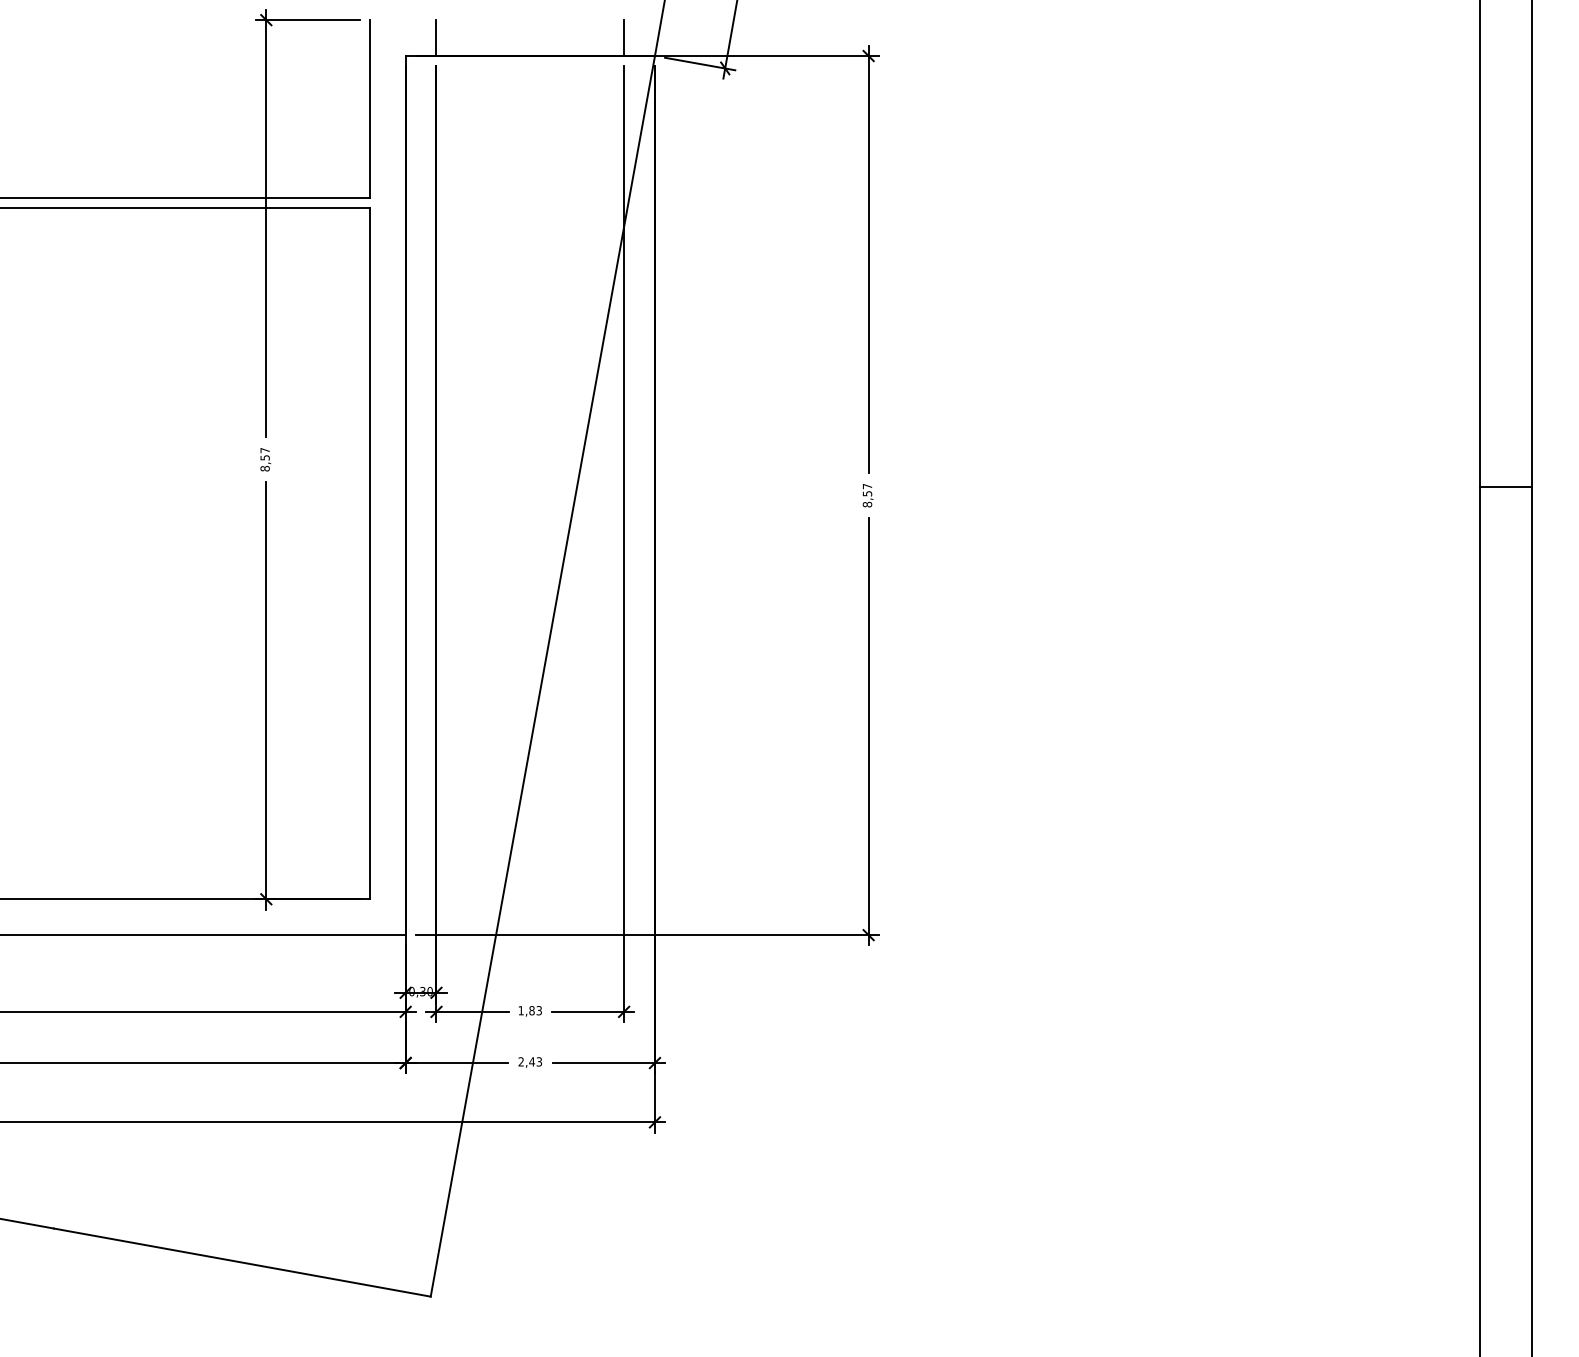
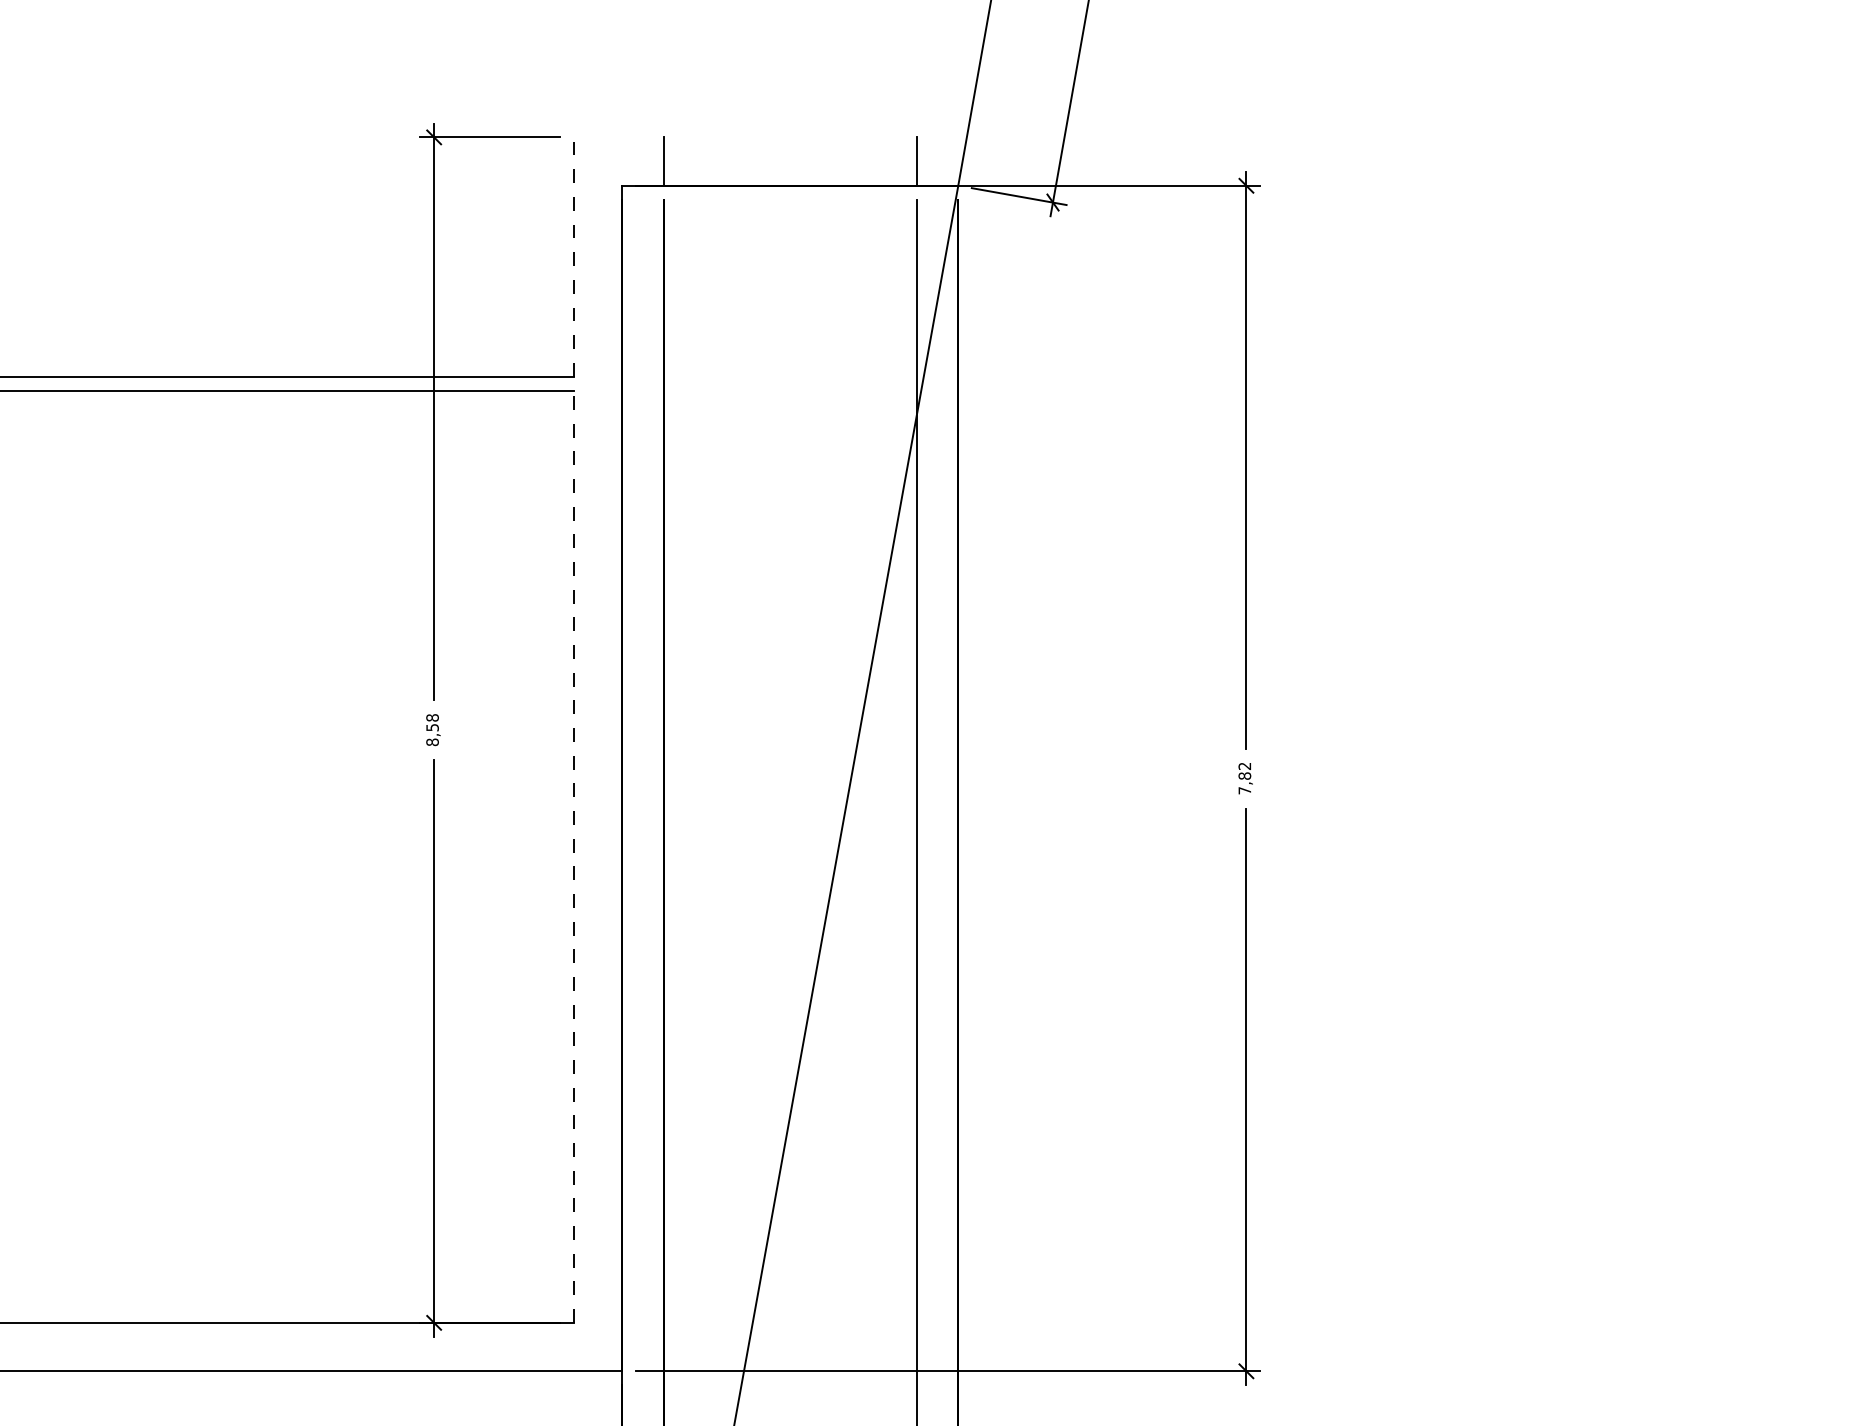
line: (369, 108) -> (573, 256), solid -> dashed
text: (264, 450) -> (431, 717), 8,57 -> 8,58
text: (867, 495) -> (1244, 778), 8,57 -> 7,82
line: (369, 553) -> (573, 856), solid -> dashed

